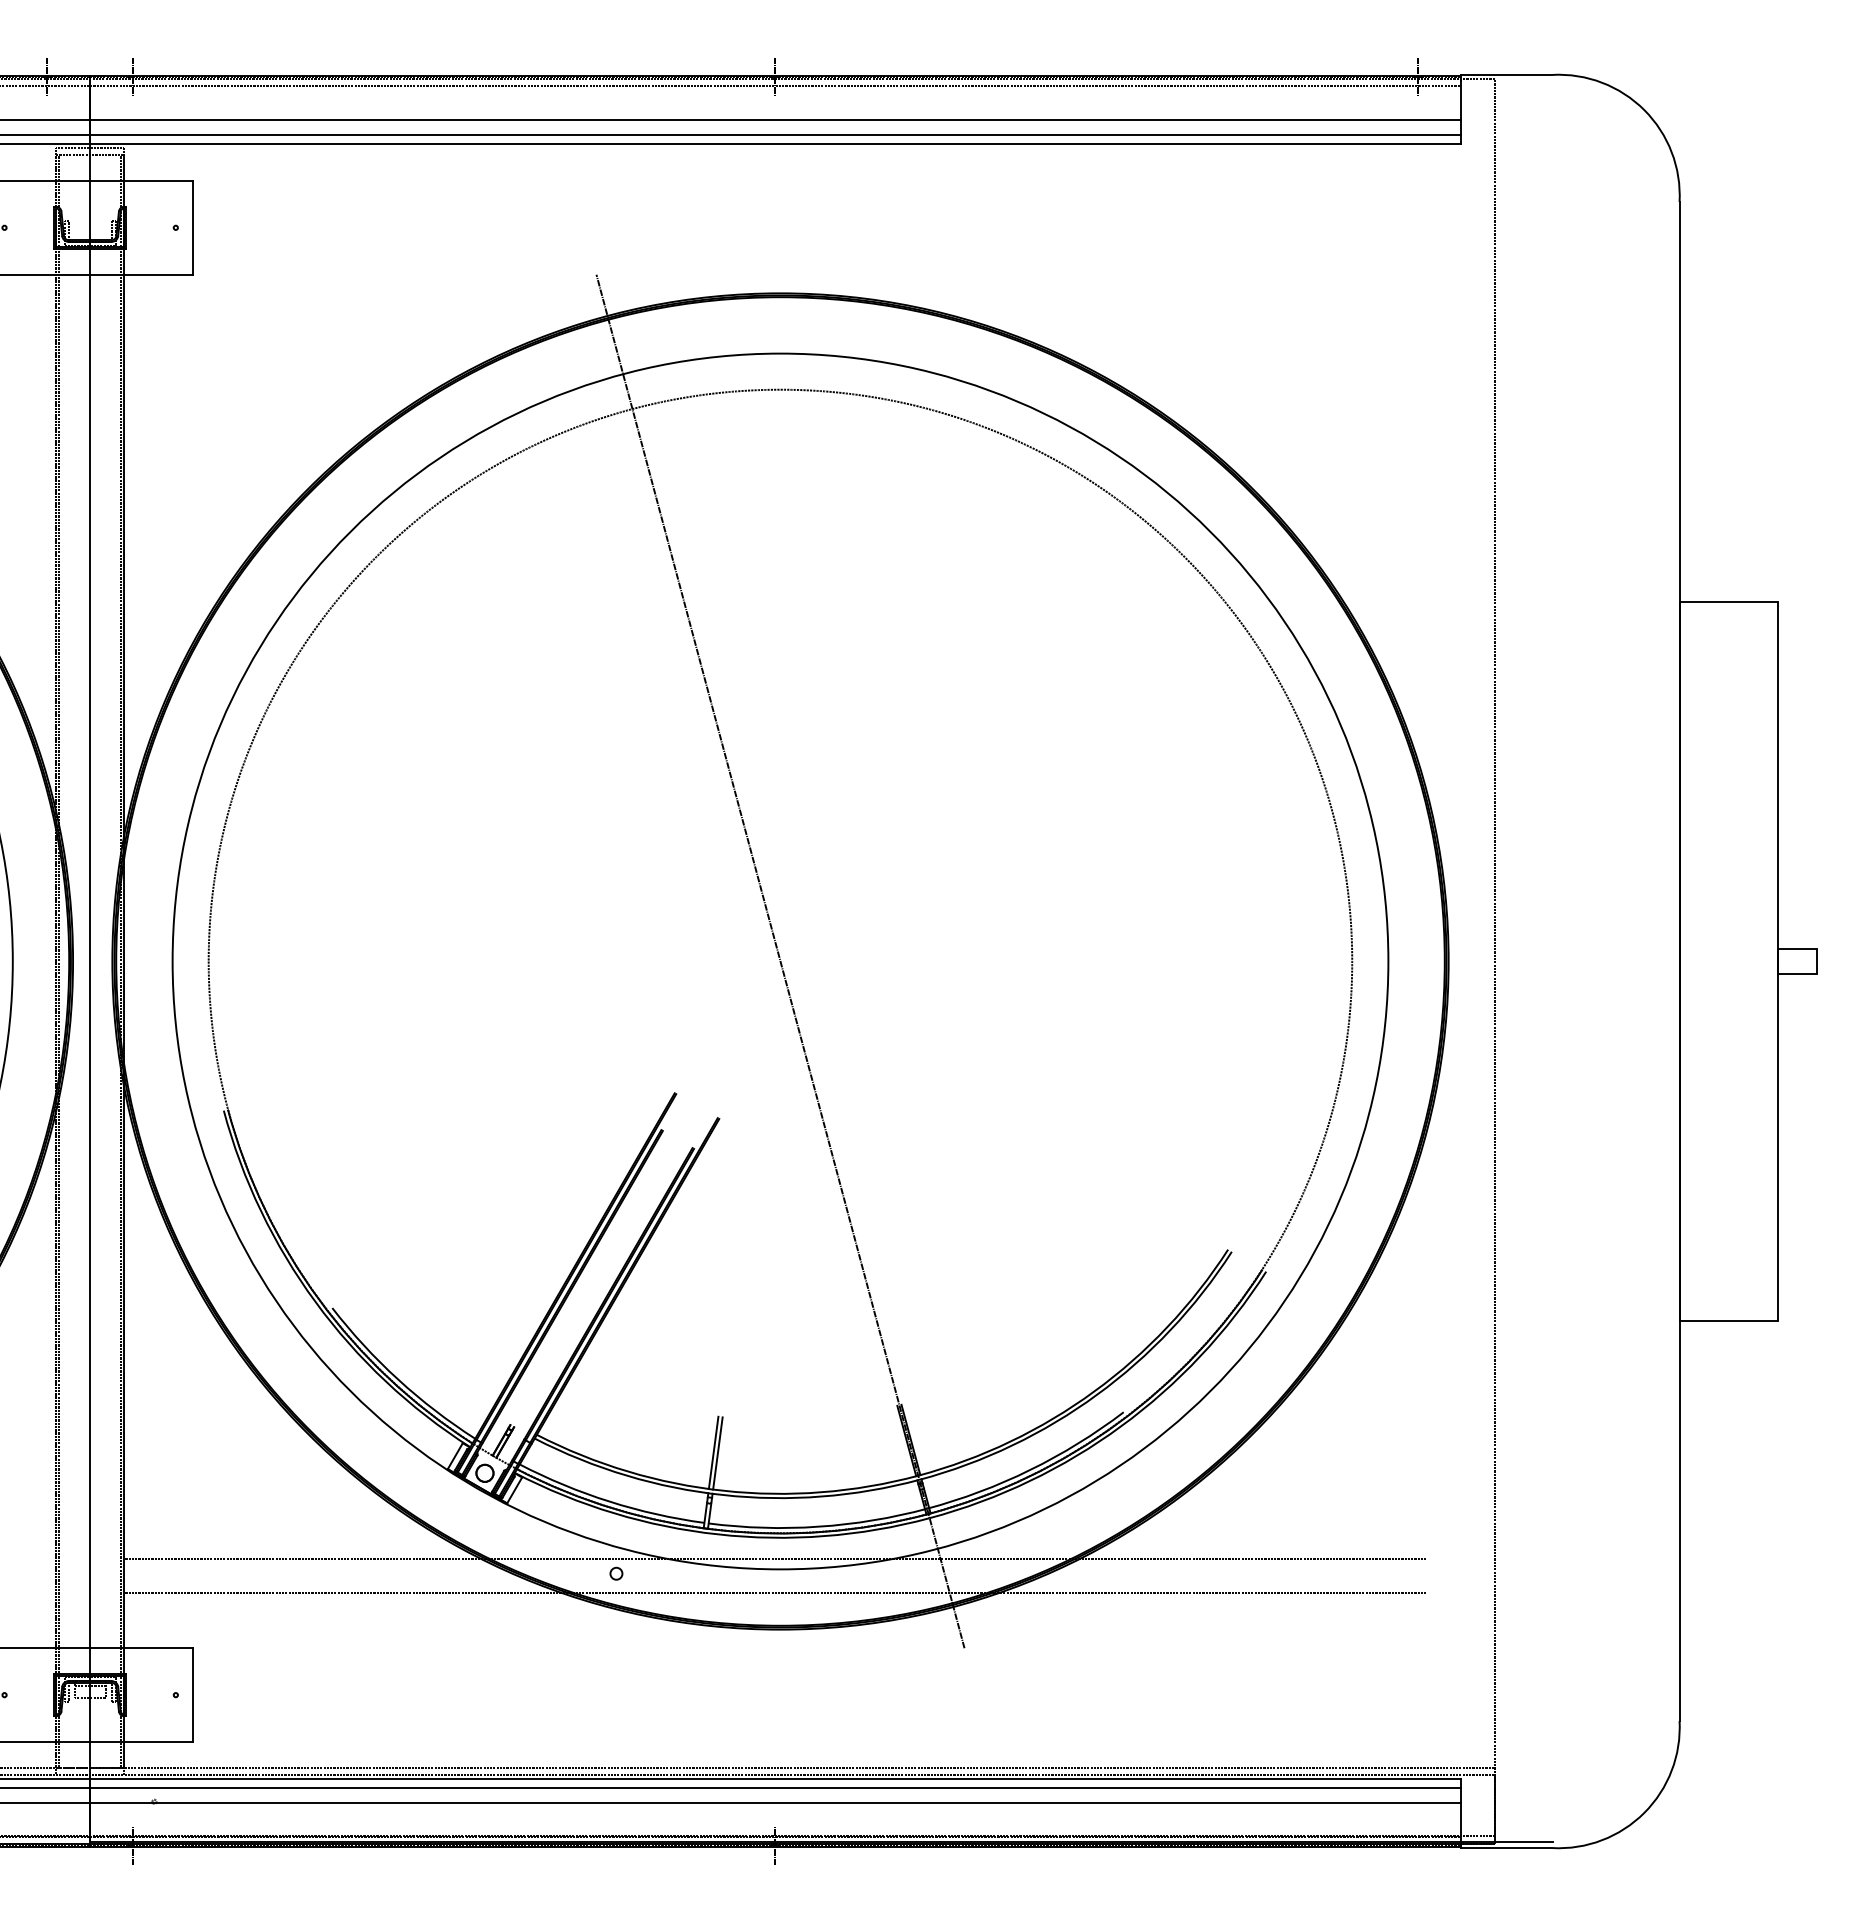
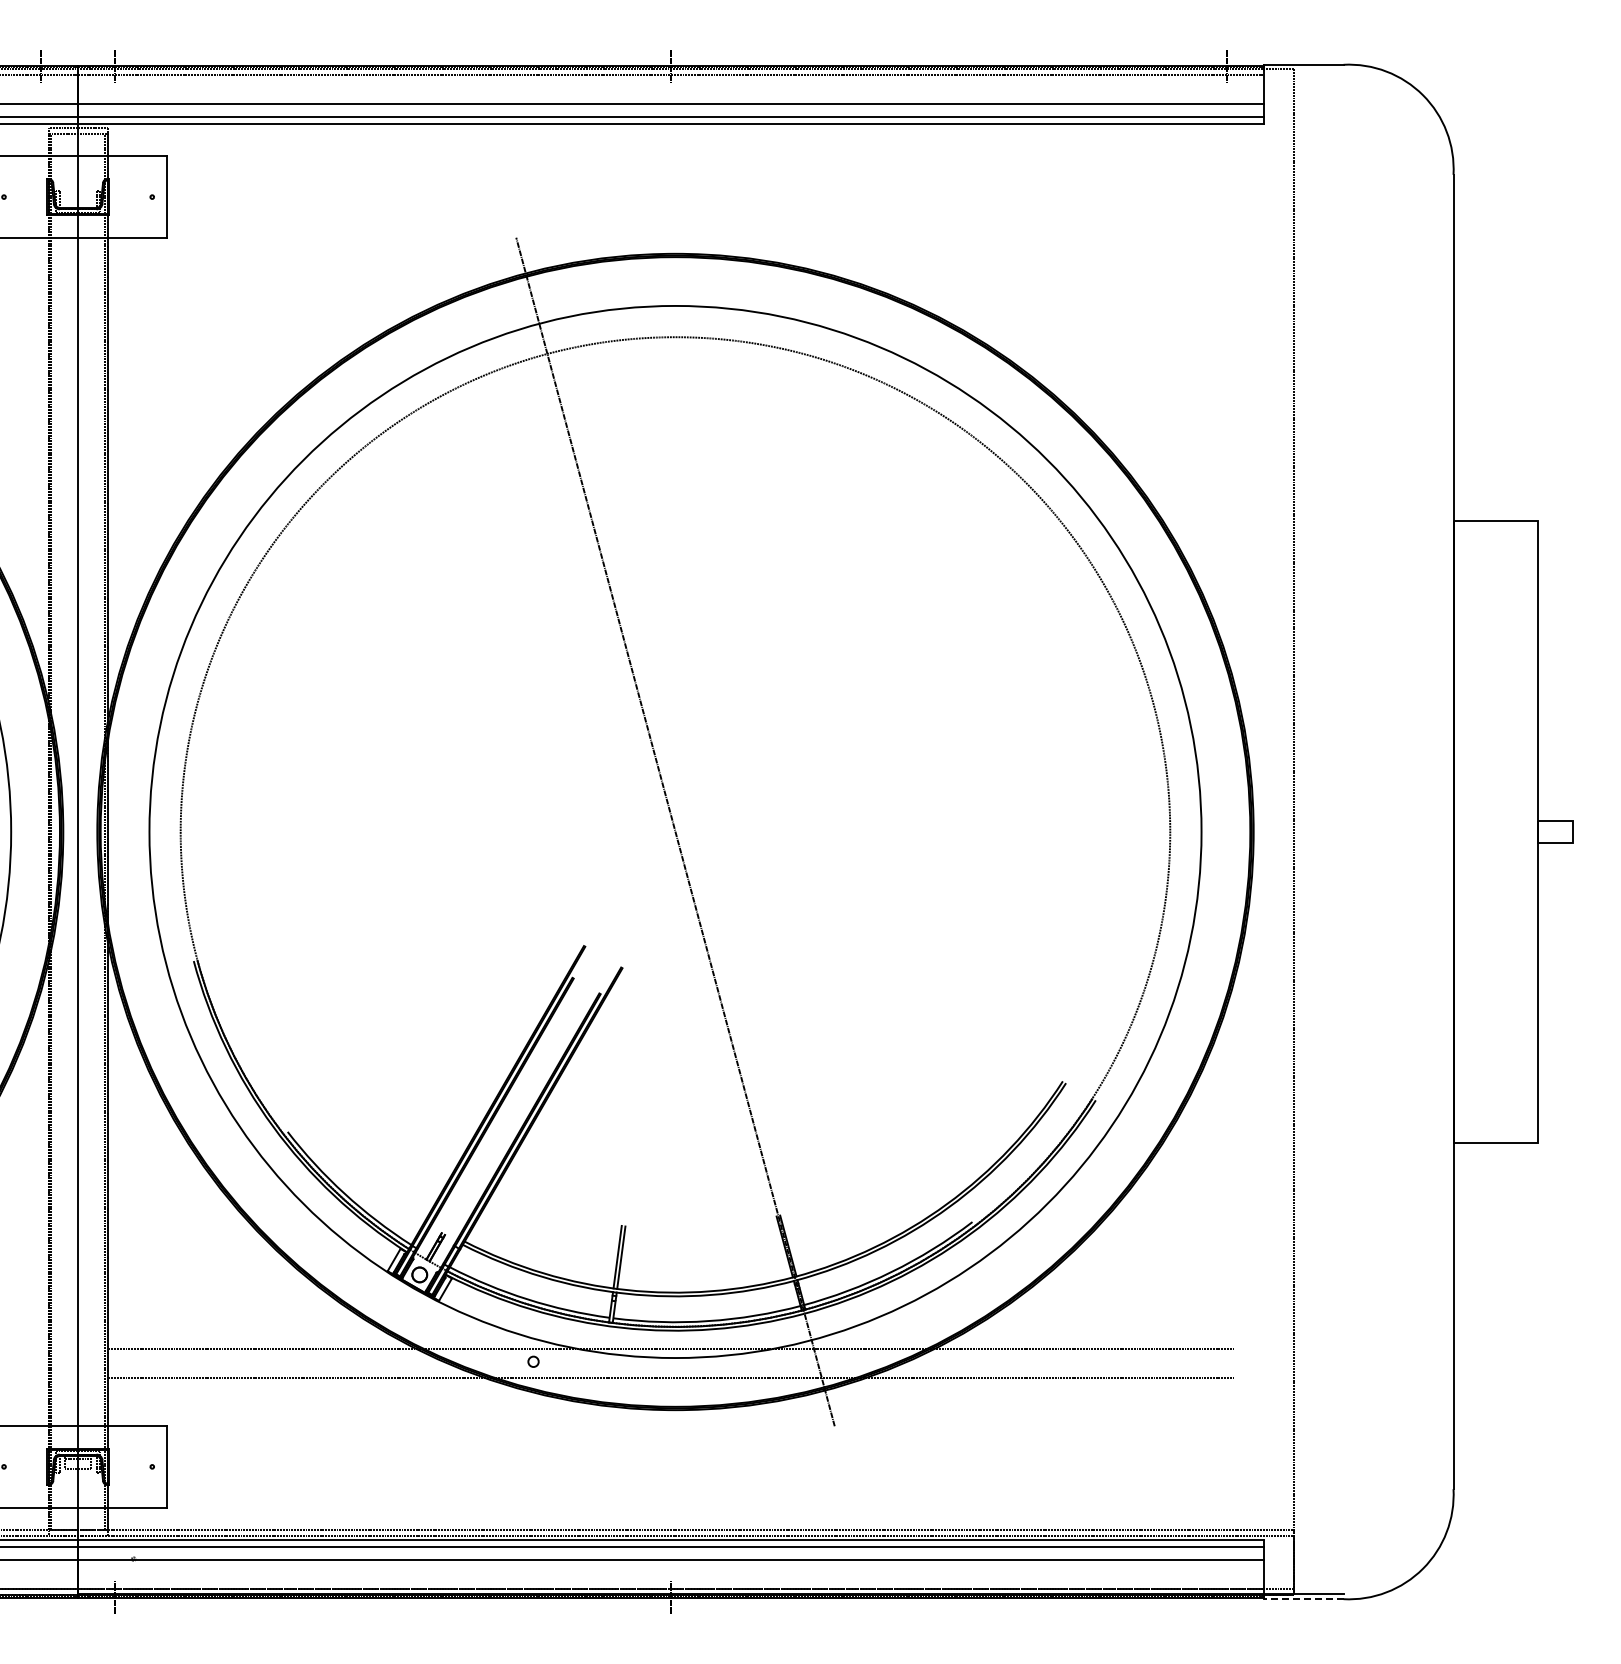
line: (1506, 1848) -> (1303, 1599), solid -> dashed

